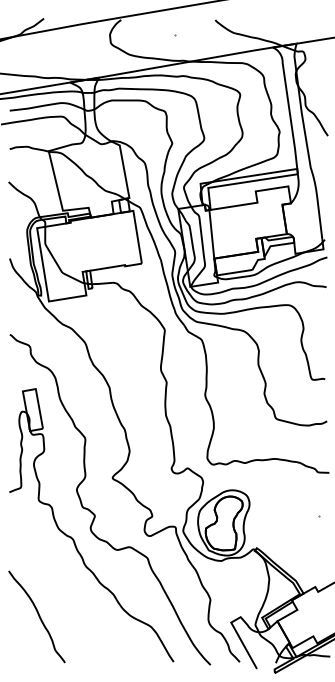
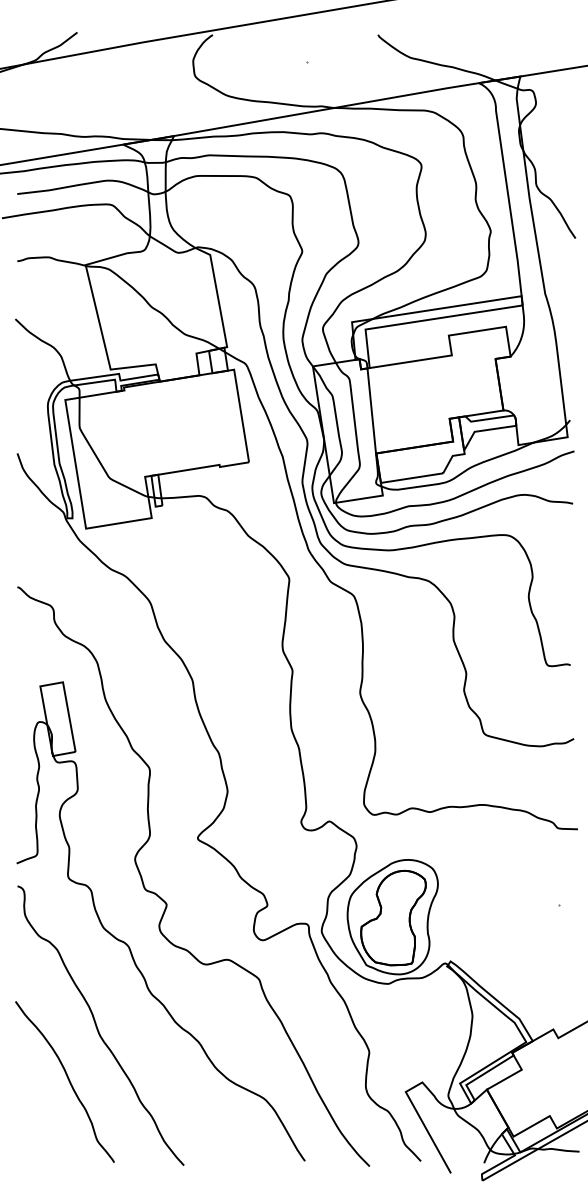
curve: (55, 584) -> (97, 1025), added

